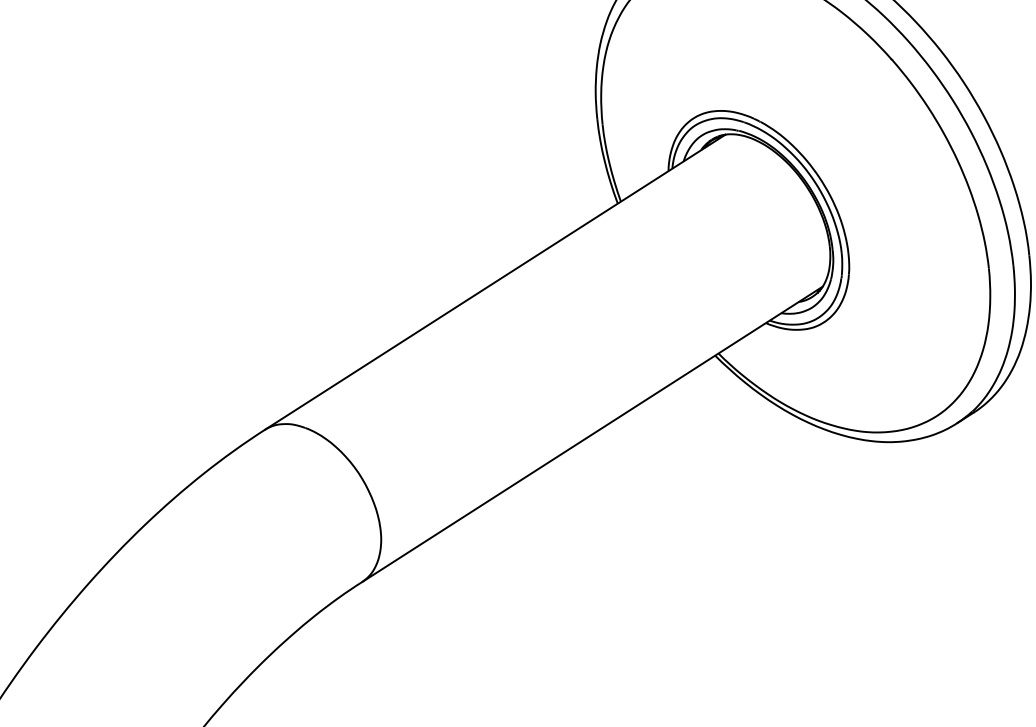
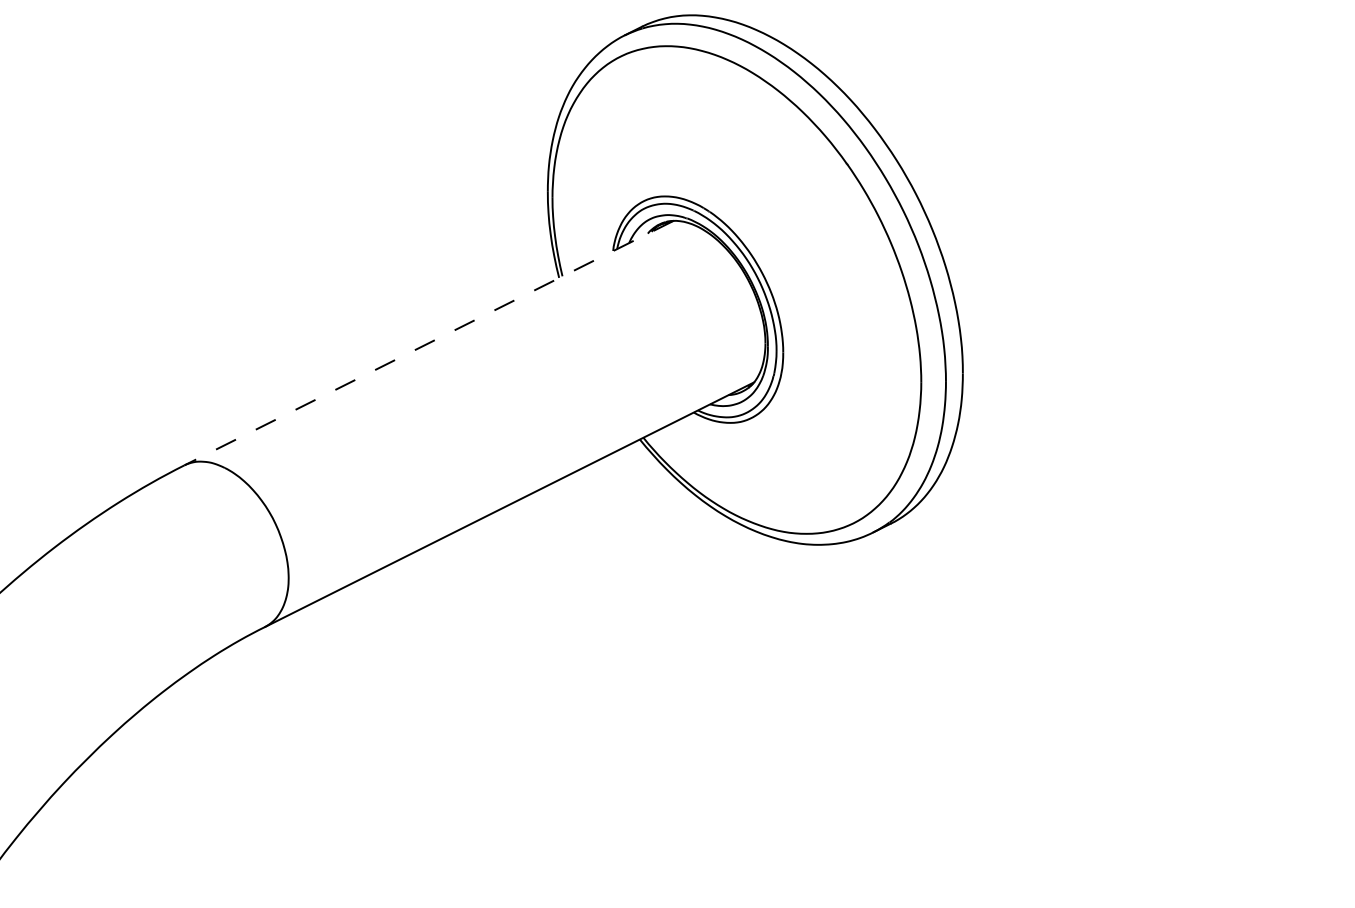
line: (494, 282) -> (428, 343), solid -> dashed

